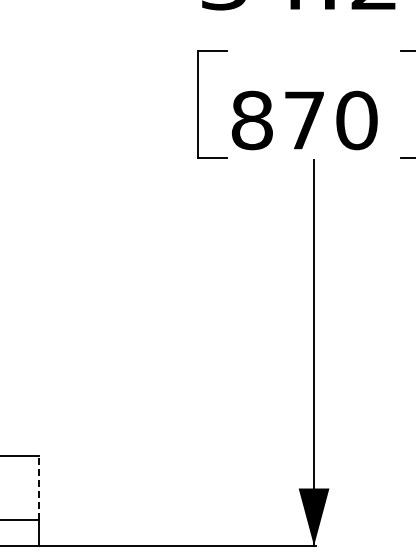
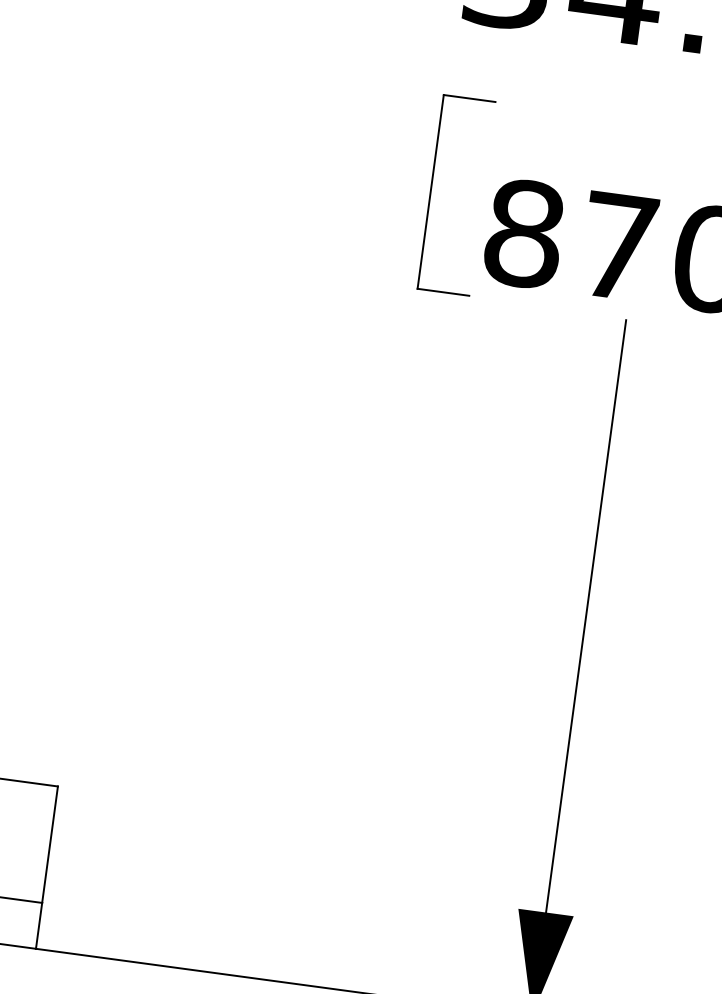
line: (38, 487) -> (49, 843), dashed -> solid

